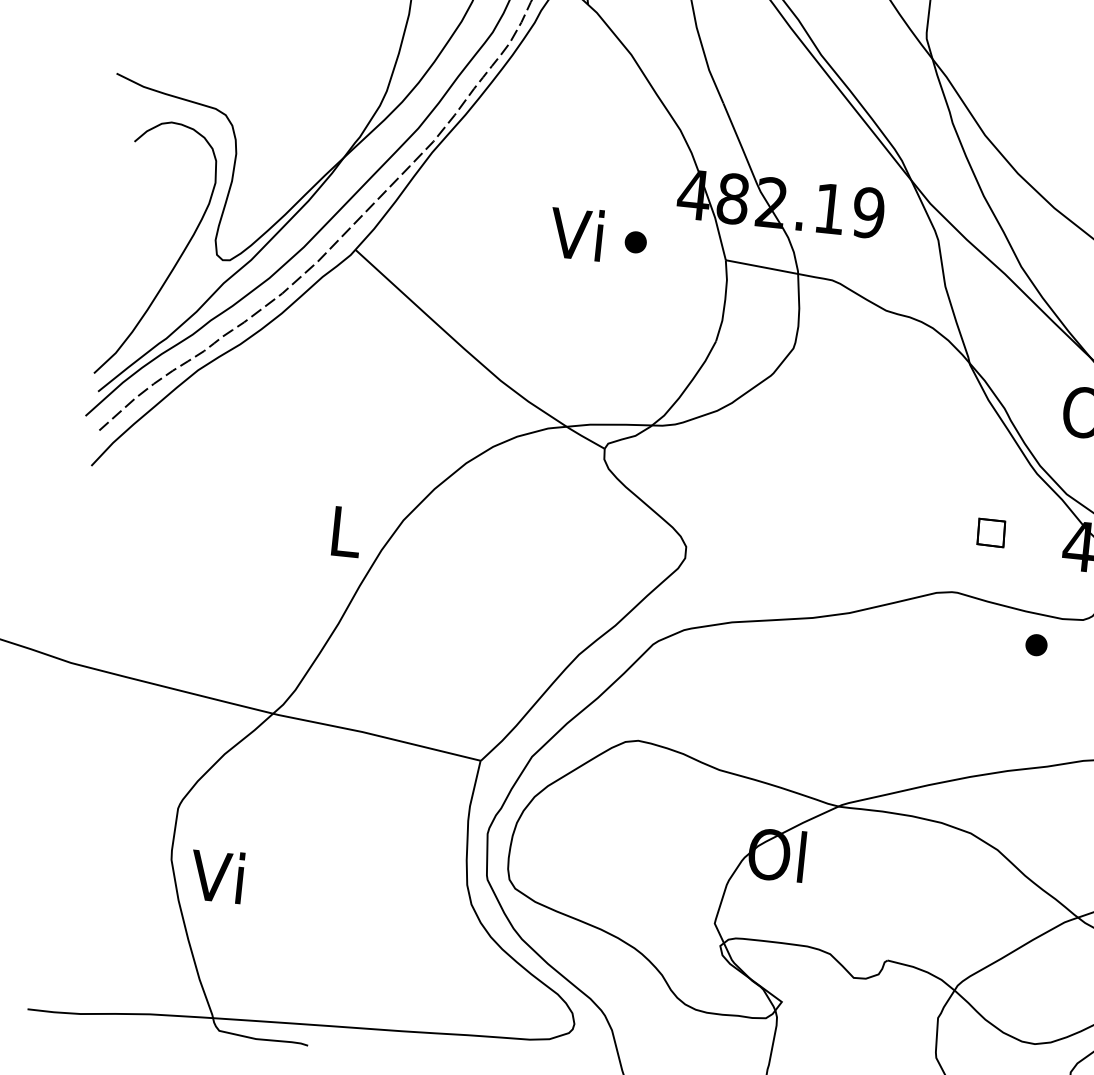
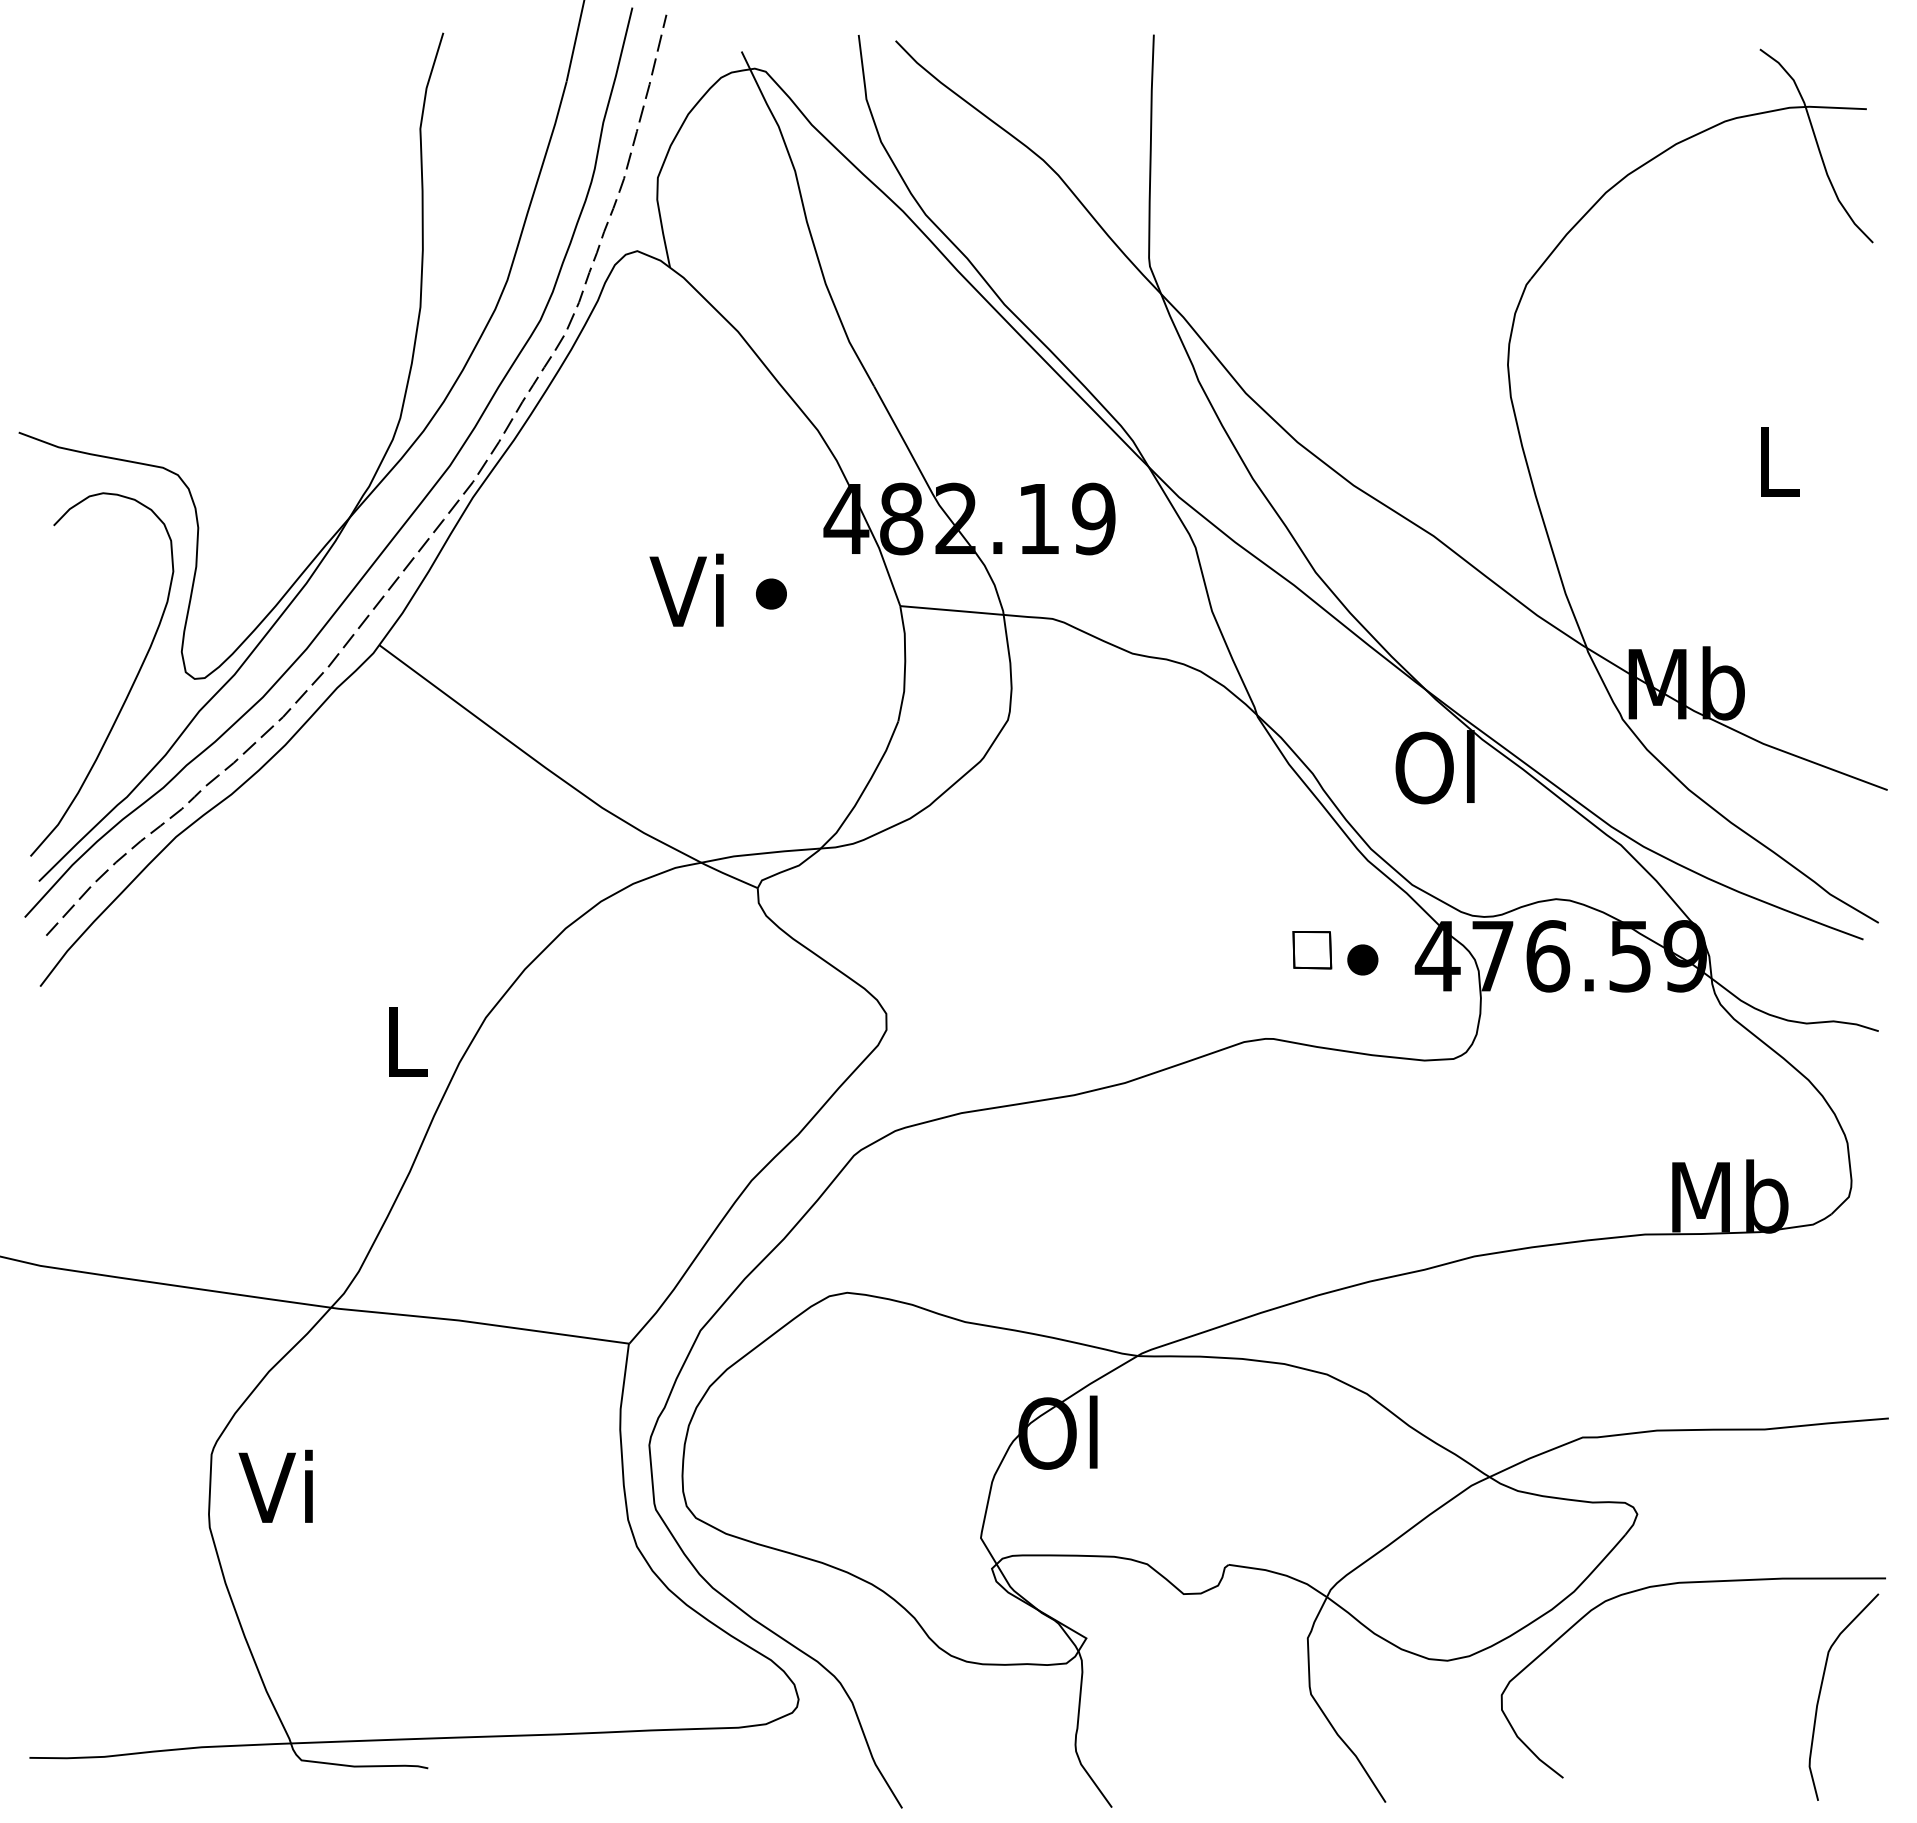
part: (1036, 644) -> (1362, 959), moved
text: (216, 875) -> (275, 1485), moved

